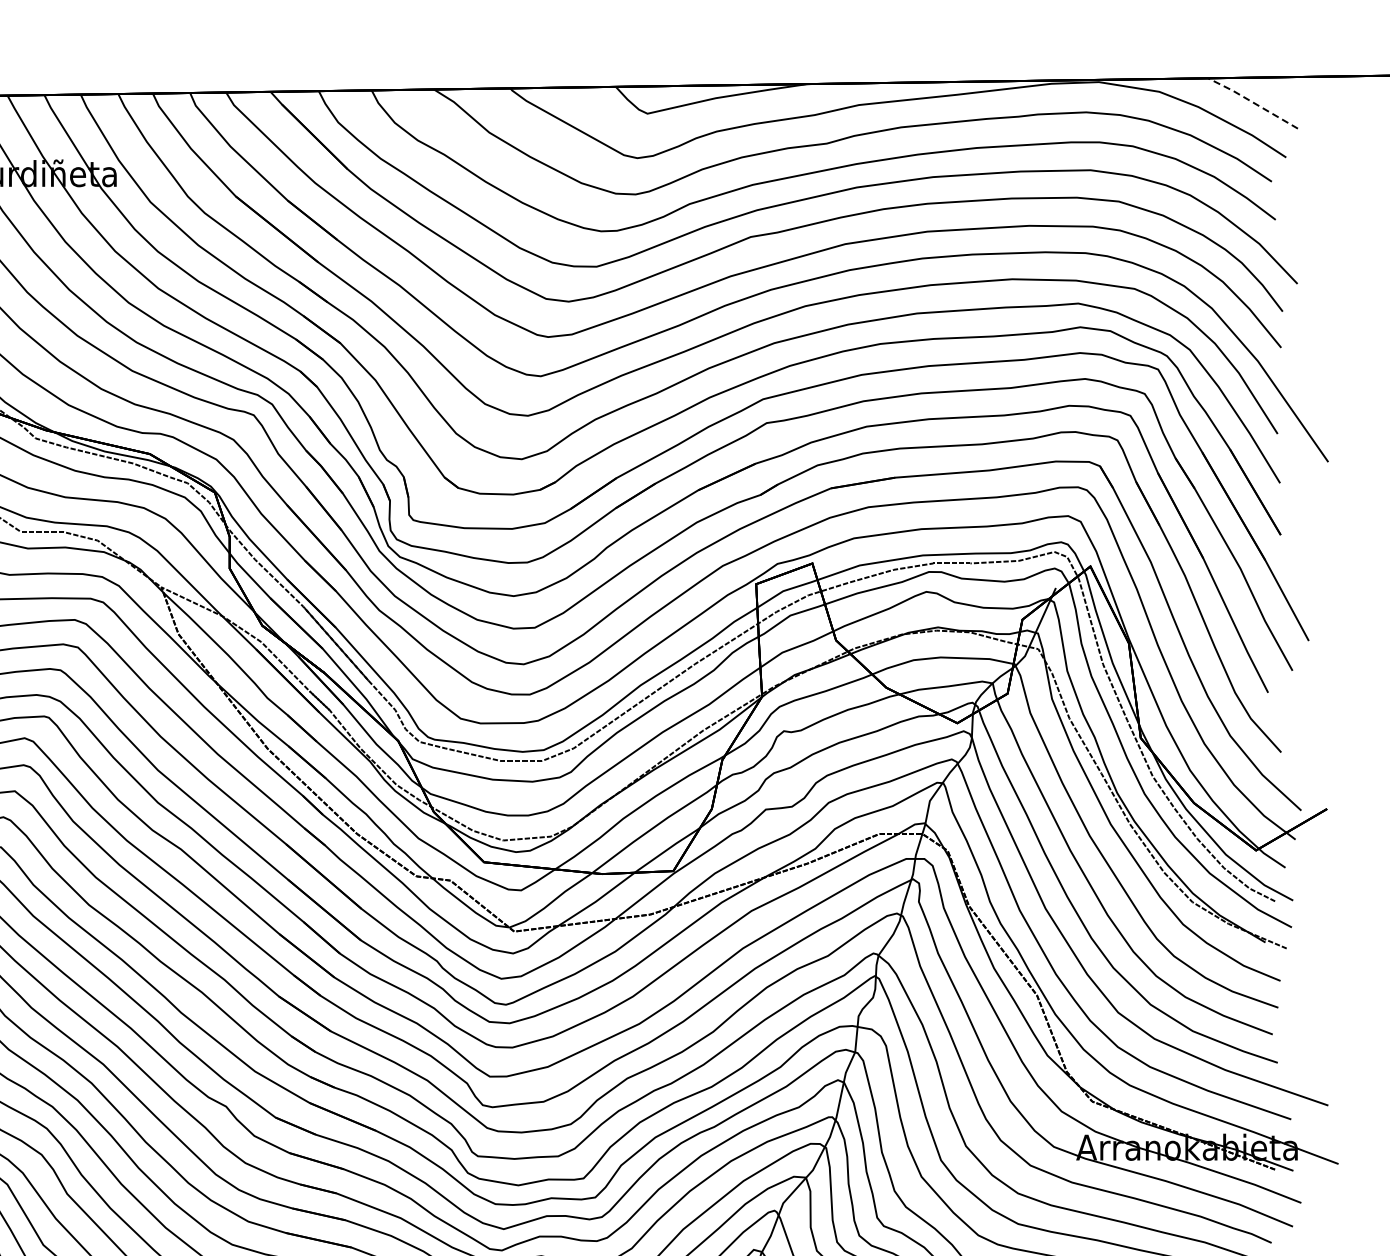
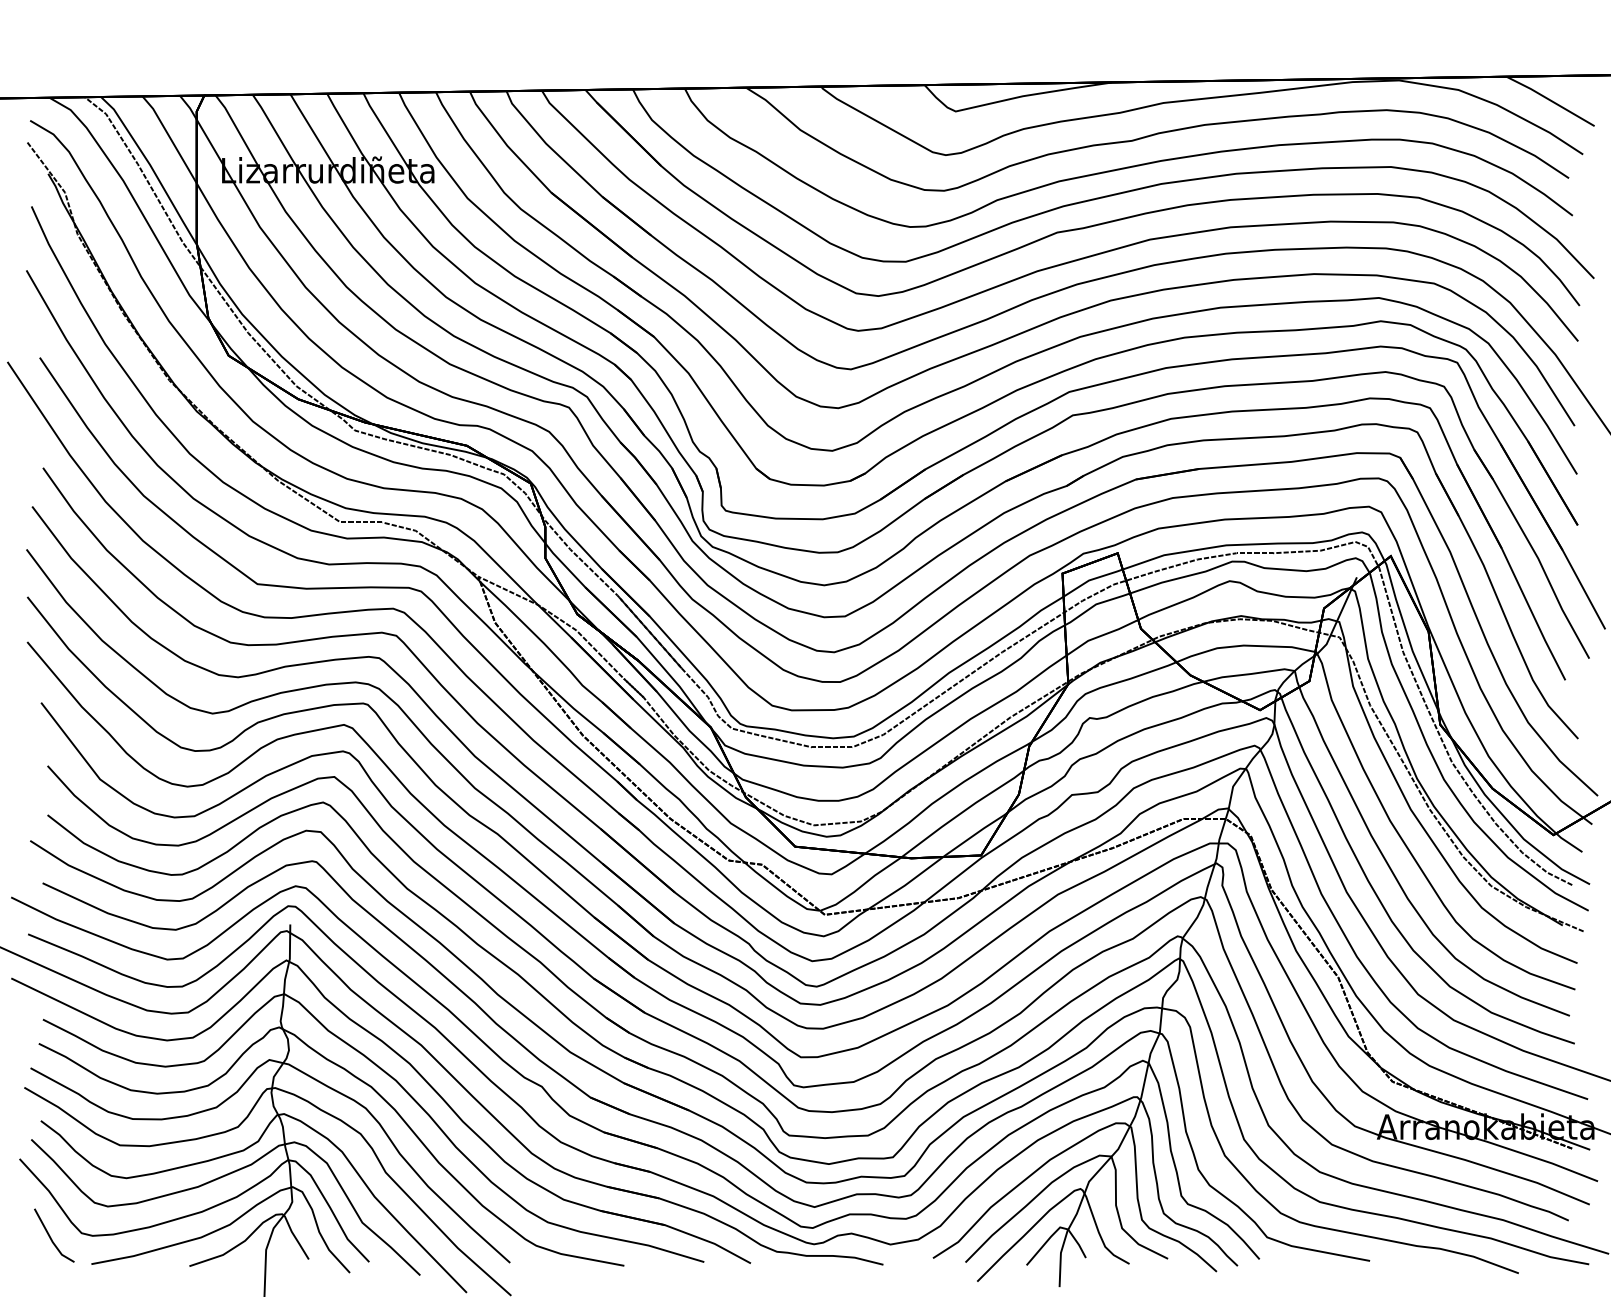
line: (1252, 102) -> (1549, 100), dashed -> solid

